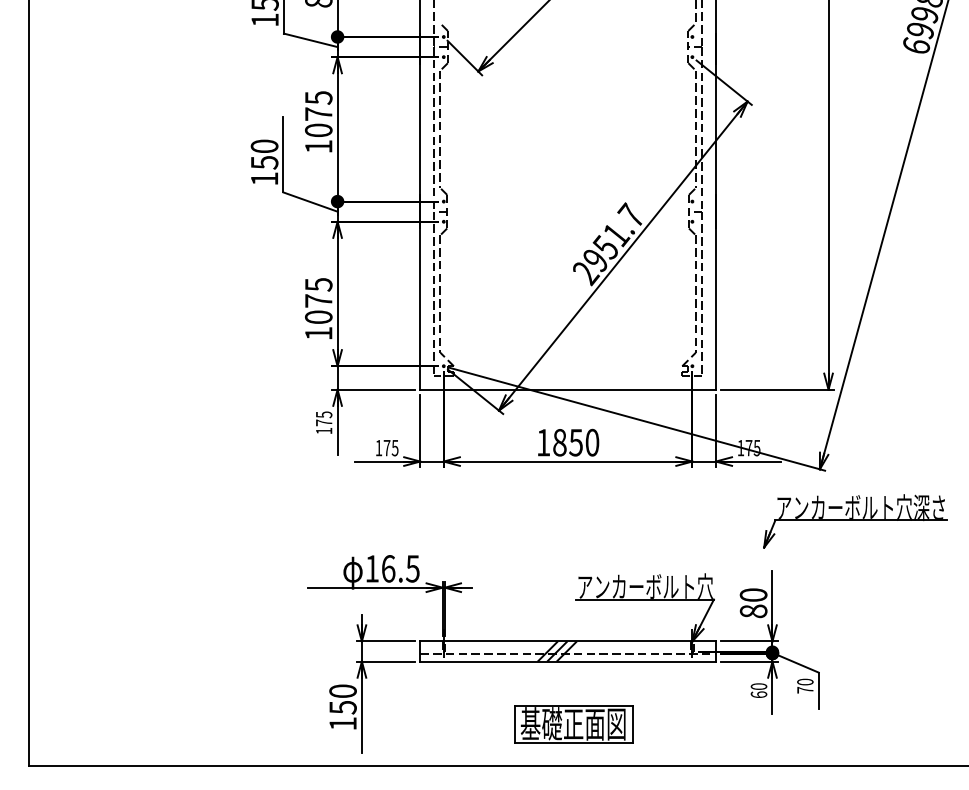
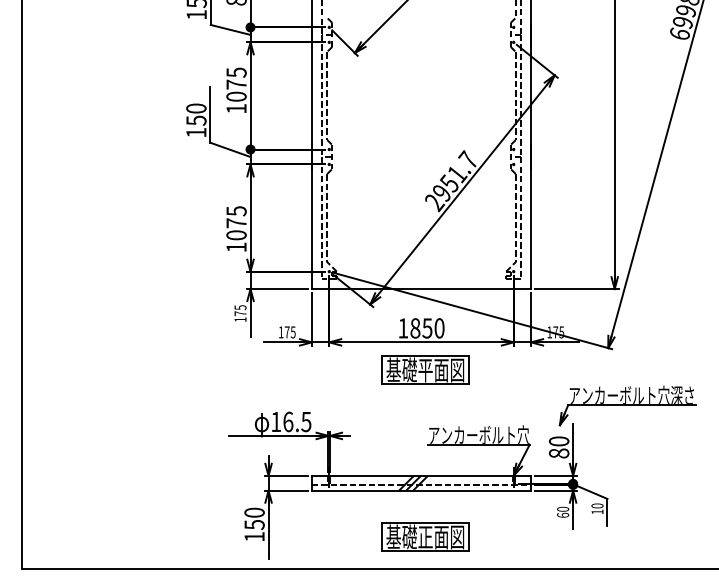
part: (573, 498) -> (425, 369), added
part: (855, 521) -> (627, 405), moved
text: (805, 689) -> (597, 511), 70 -> 10

